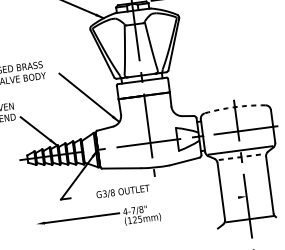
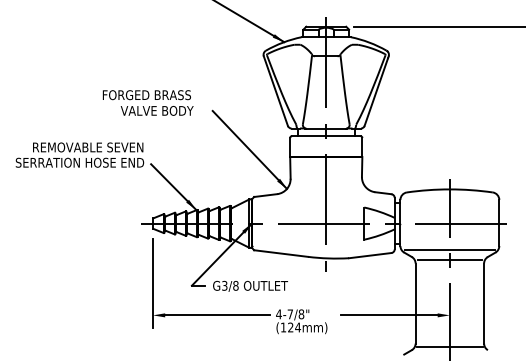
arc: (234, 107) -> (449, 189), dashed -> solid
line: (241, 156) -> (450, 259), dashed -> solid
text: (123, 191) -> (250, 285), moved
line: (33, 200) -> (153, 282), added
line: (203, 202) -> (388, 315), added
text: (140, 219) -> (298, 327), (125mm) -> (124mm)

